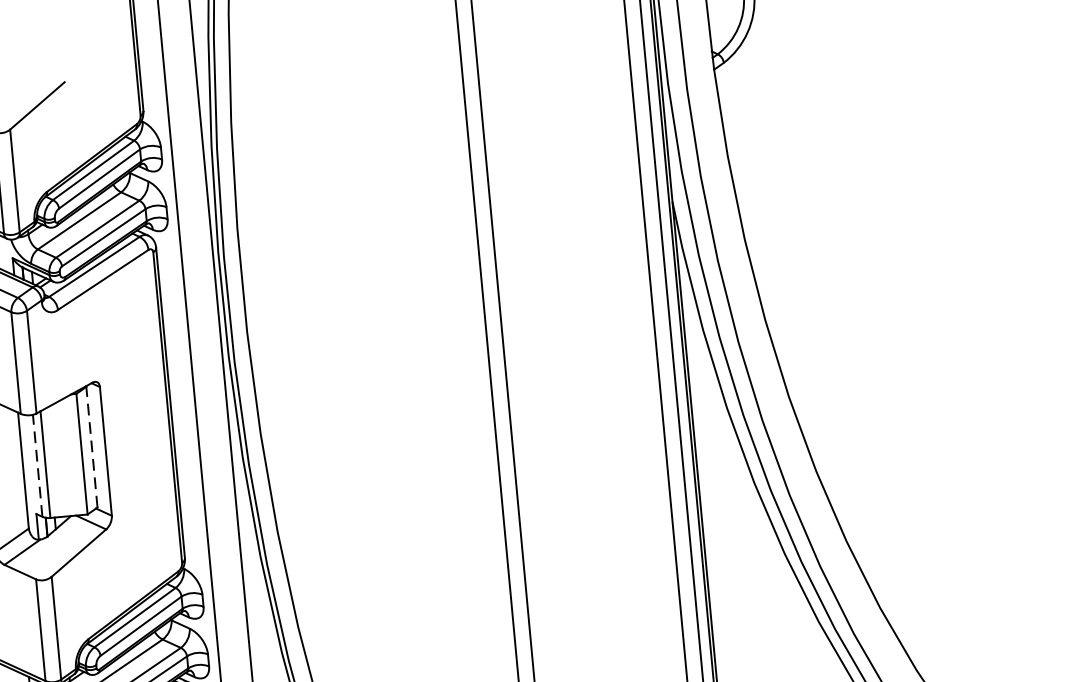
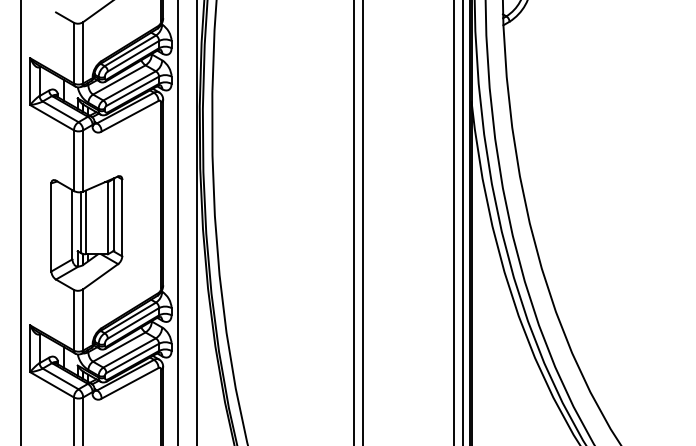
line: (92, 446) -> (114, 214), dashed -> solid
line: (38, 465) -> (81, 222), dashed -> solid

